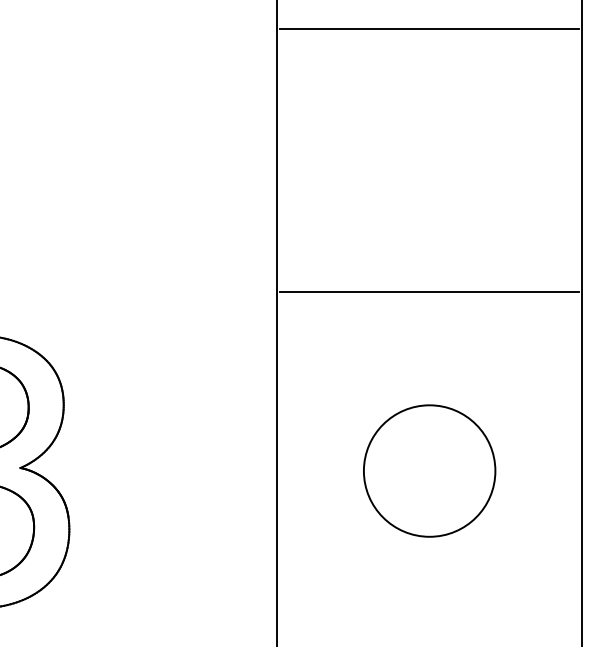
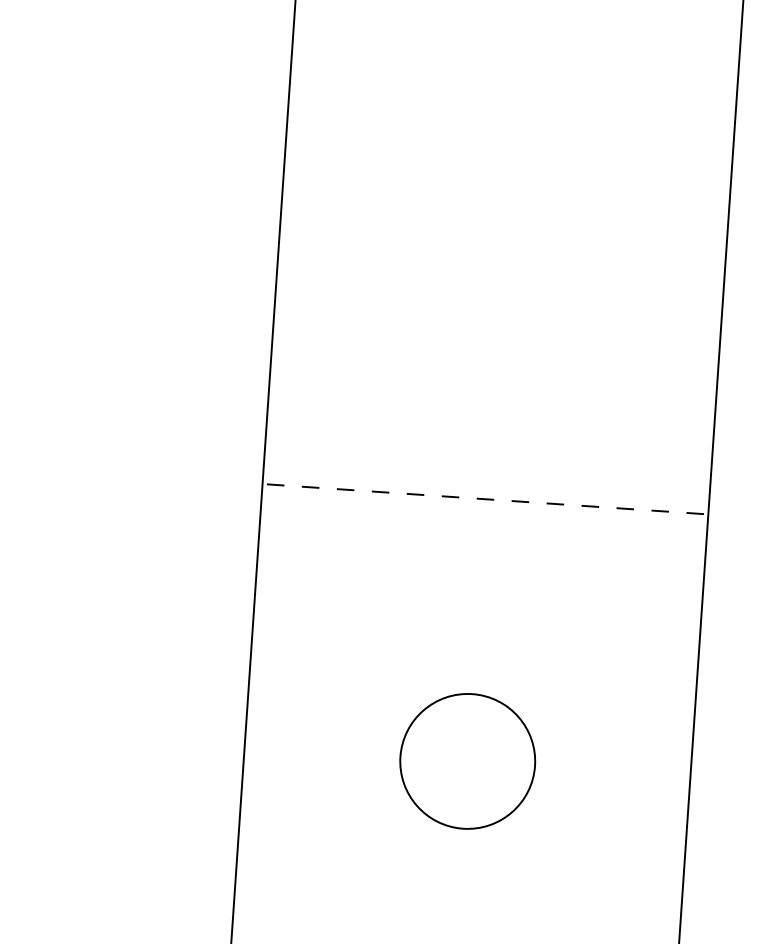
line: (429, 28) -> (511, 114), removed
line: (430, 291) -> (486, 498), solid -> dashed
circle: (429, 470) -> (467, 760), size x0.7

